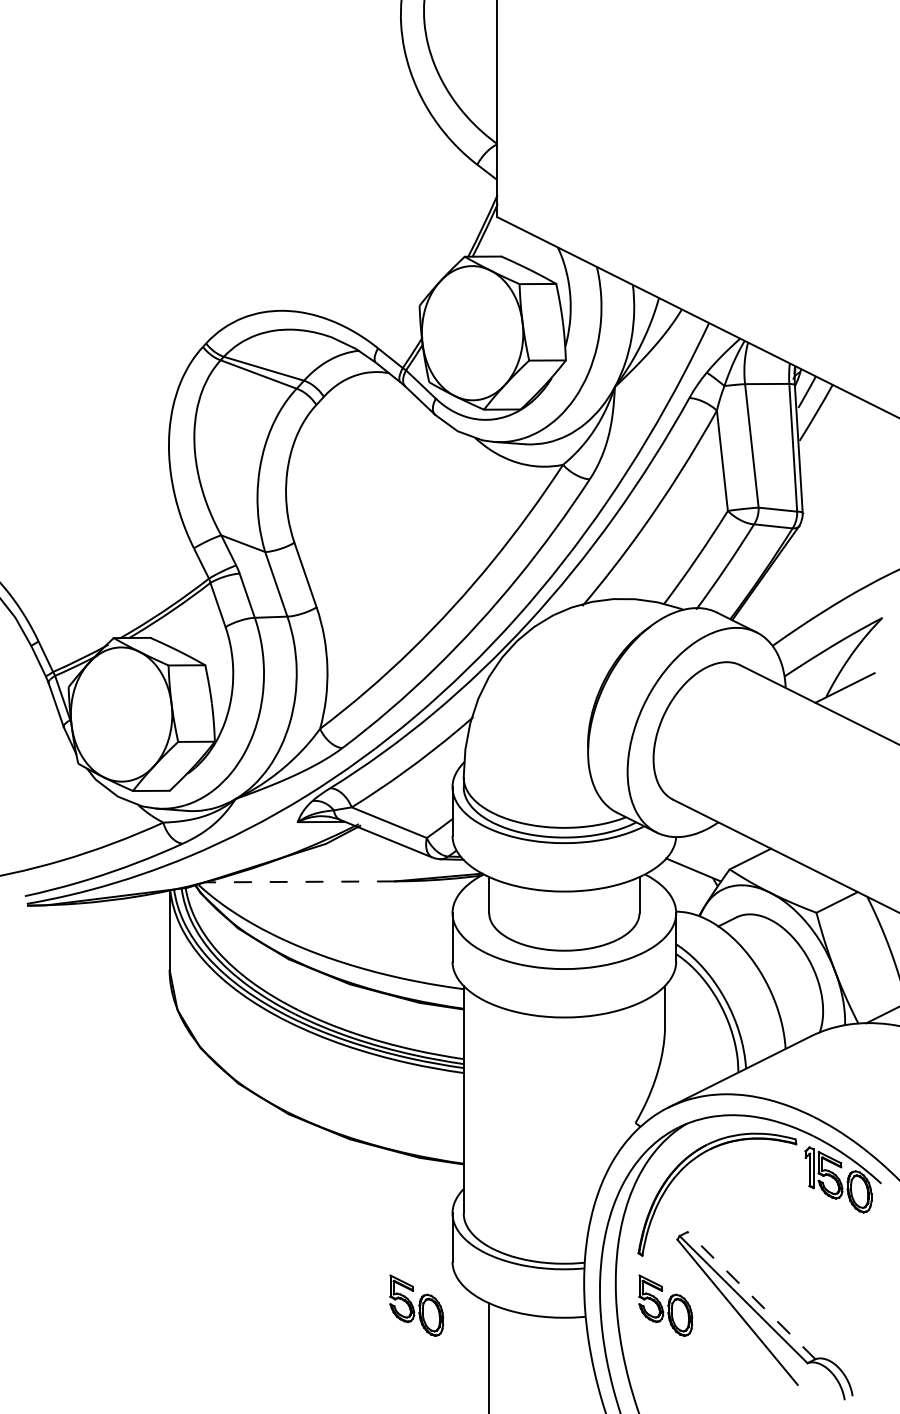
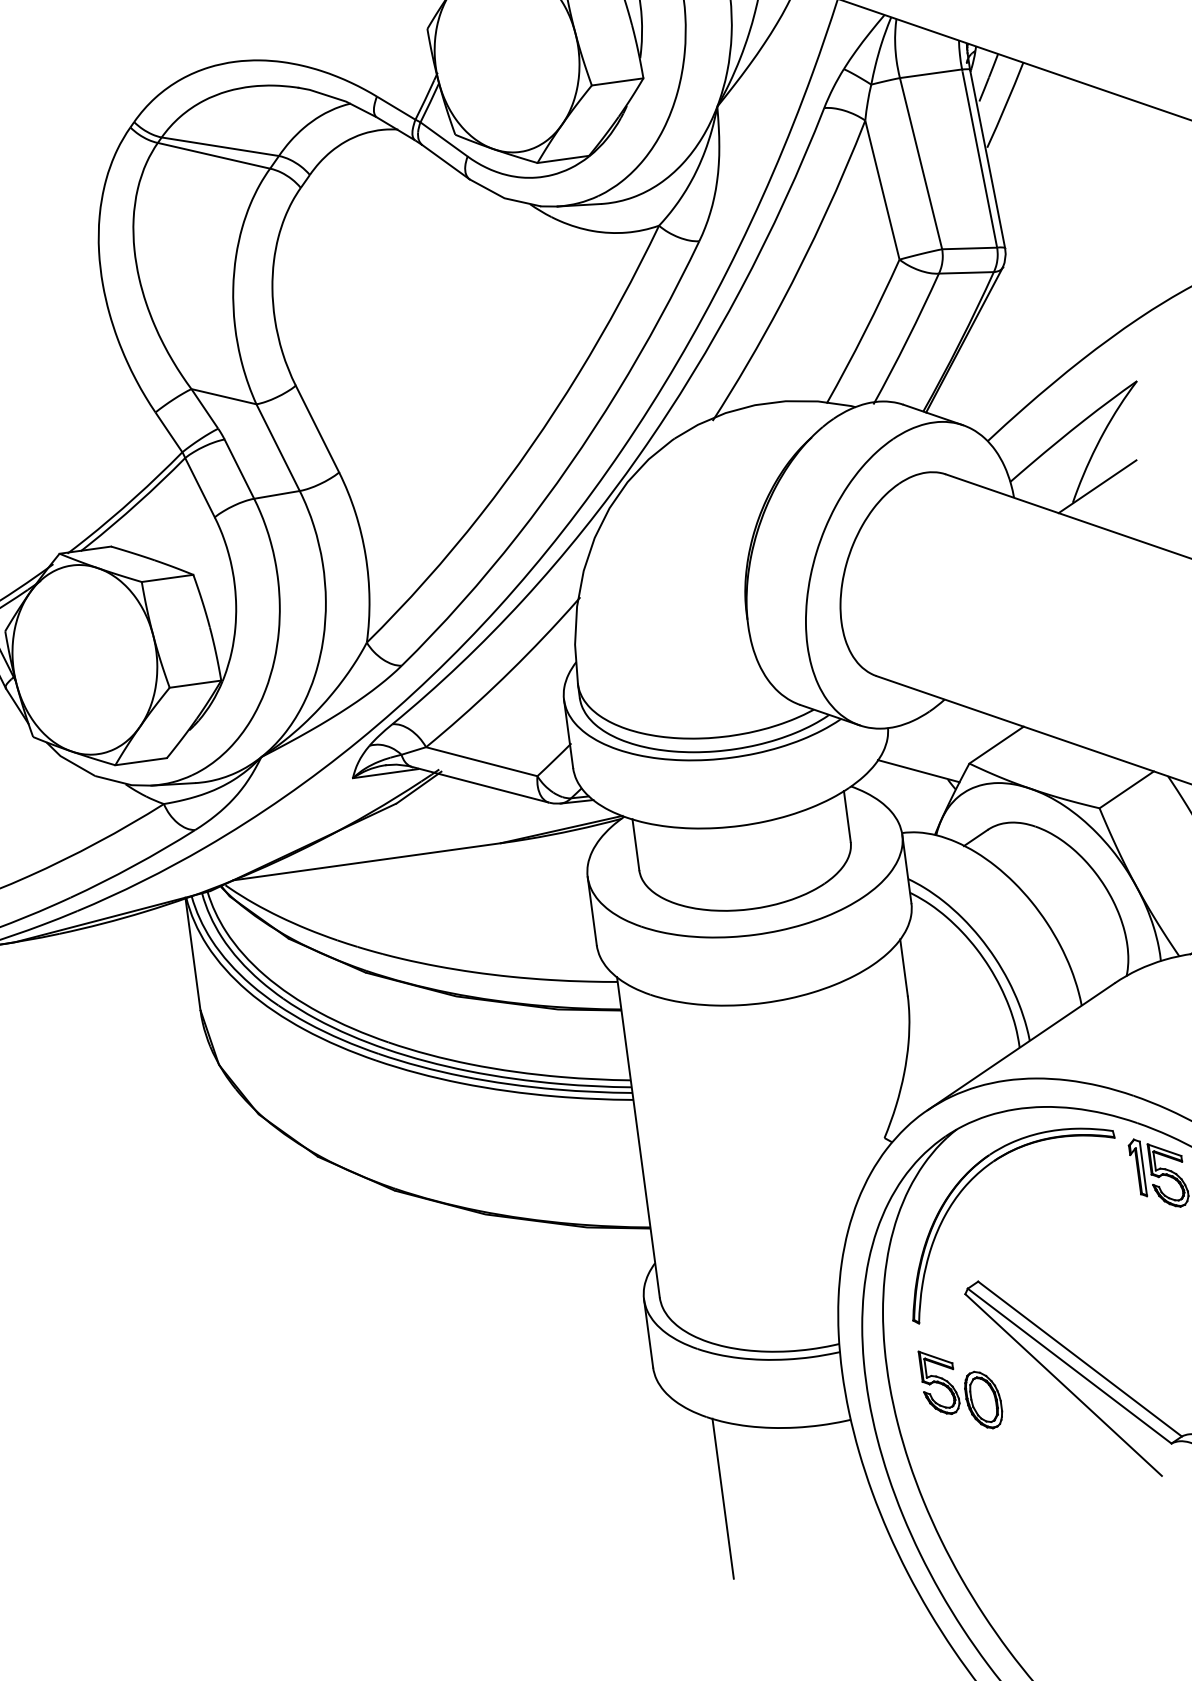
line: (299, 881) -> (366, 861), dashed -> solid
line: (751, 1295) -> (1080, 1358), dashed -> solid
part: (416, 1305) -> (610, 1435), removed

